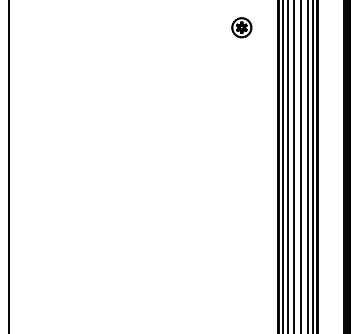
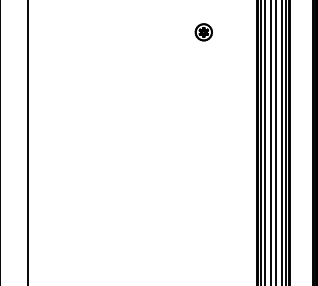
part: (241, 27) -> (203, 32), moved

